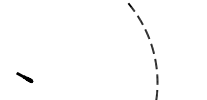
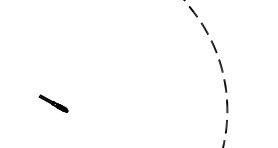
part: (24, 77) -> (53, 103), size x1.43

